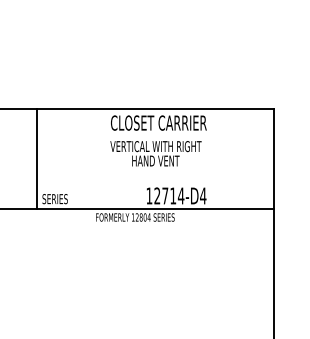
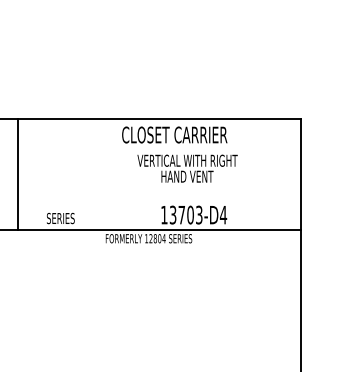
text: (155, 153) -> (187, 168), moved
line: (36, 159) -> (18, 174), moved
text: (168, 195) -> (185, 214), 12714-D4 -> 13703-D4

